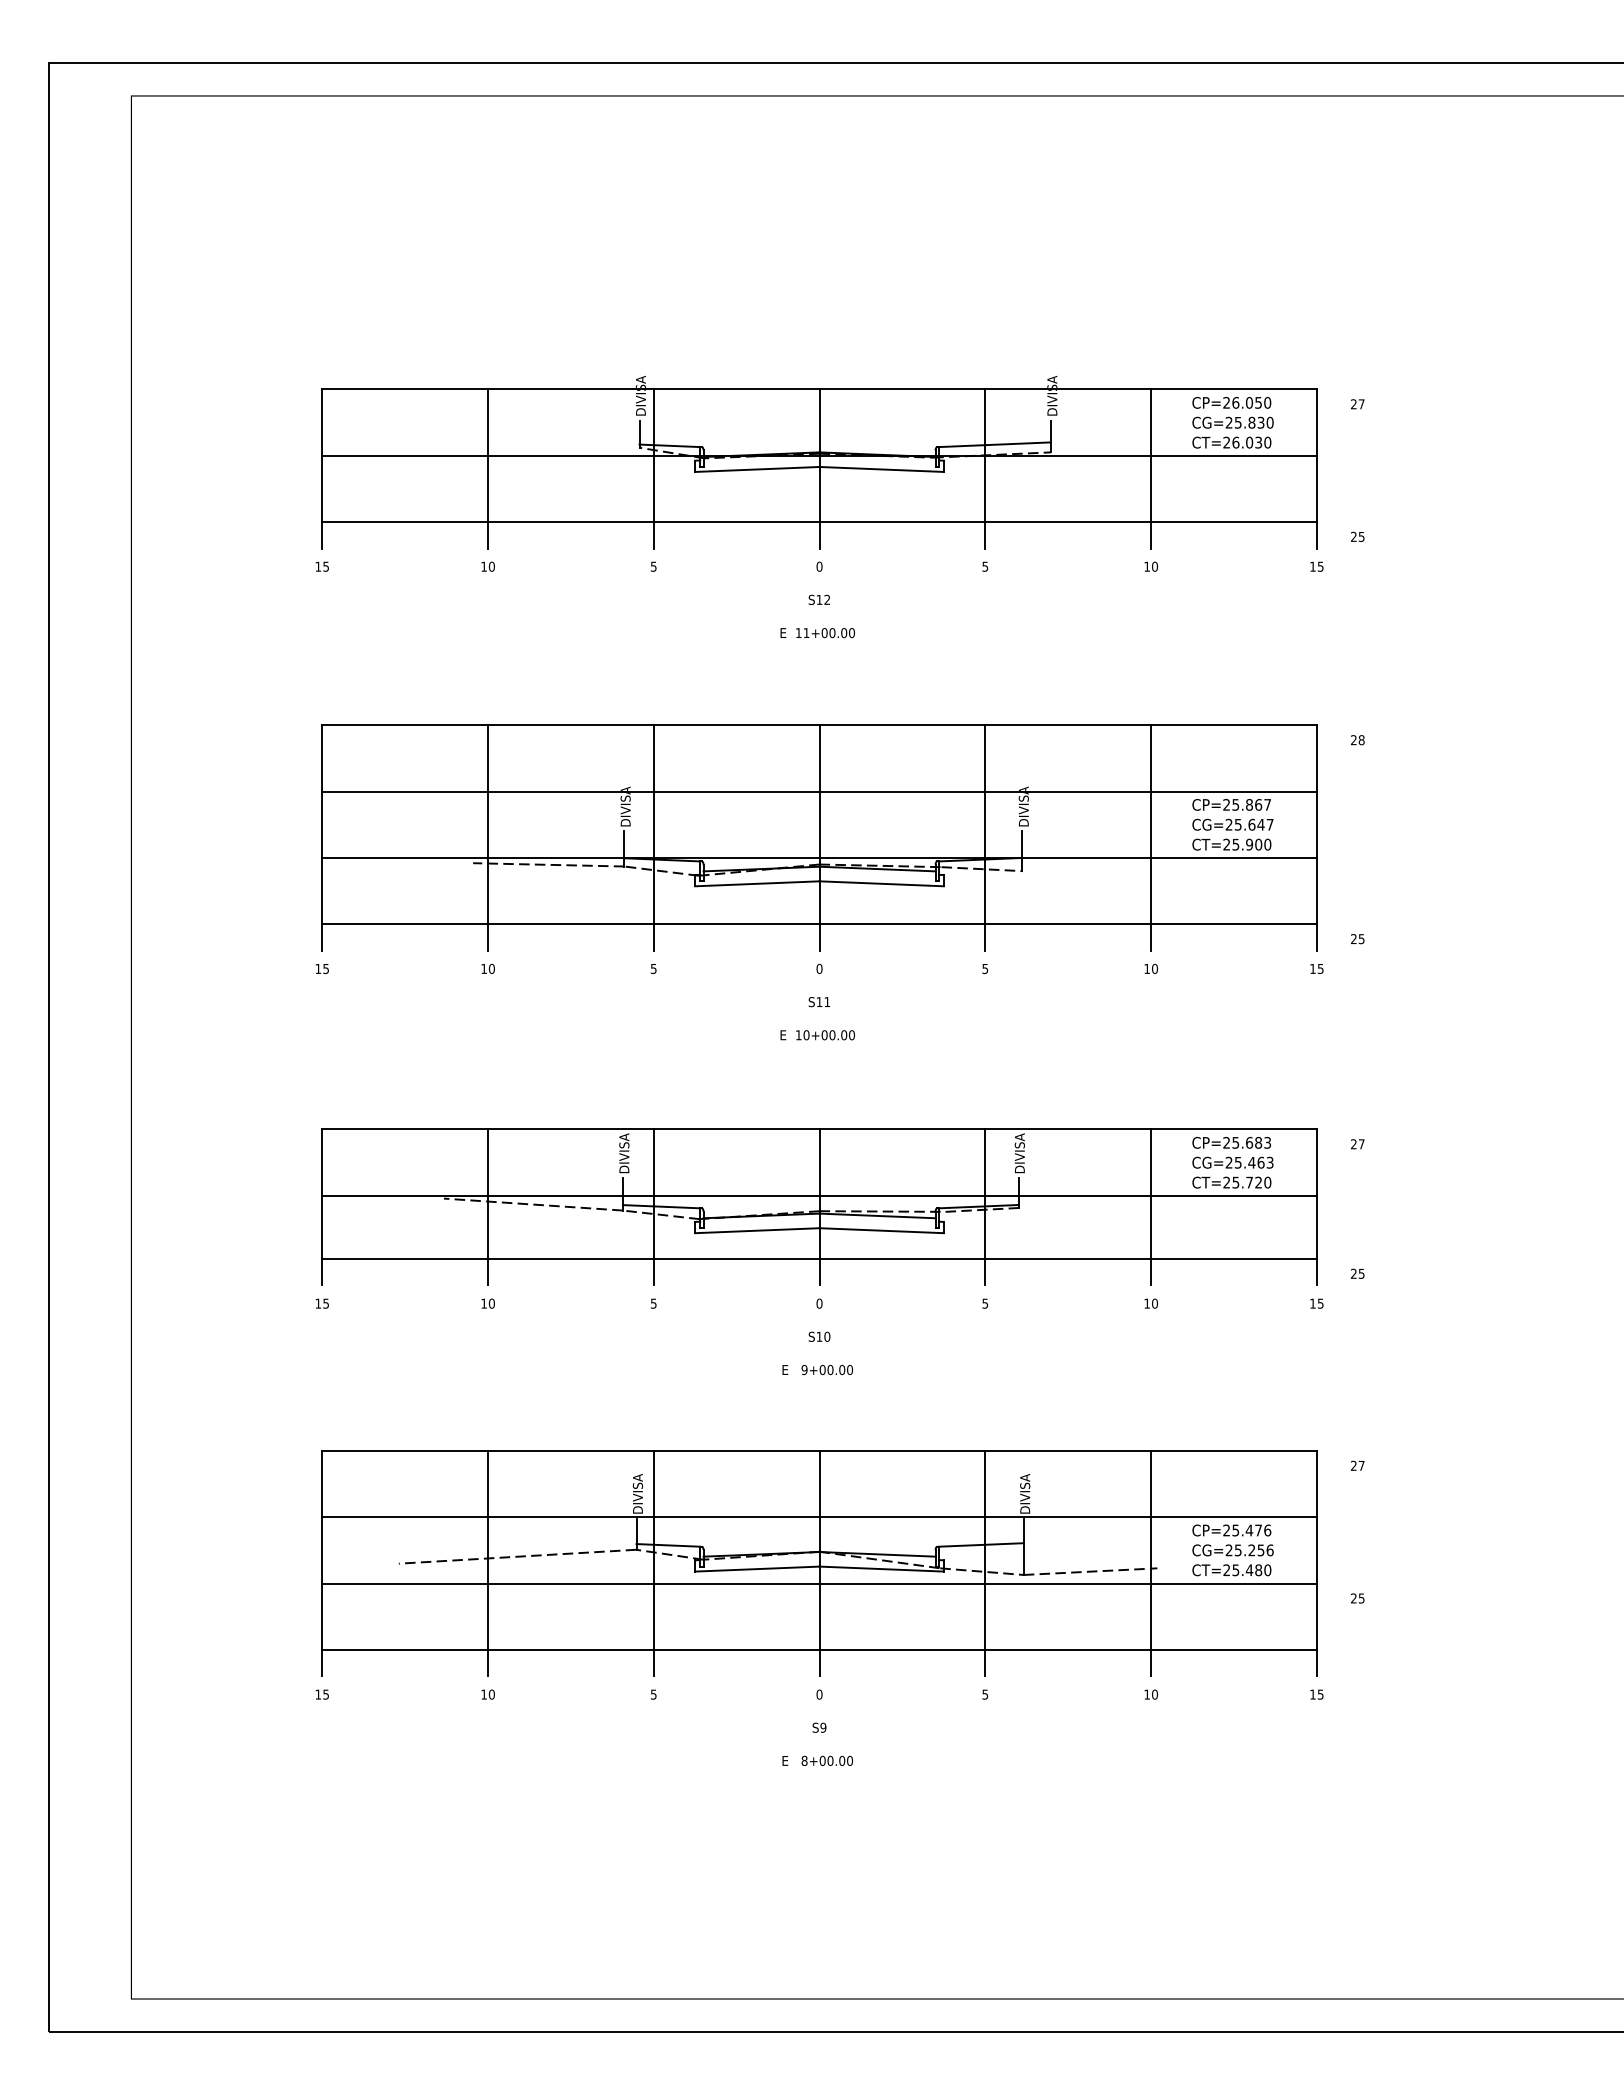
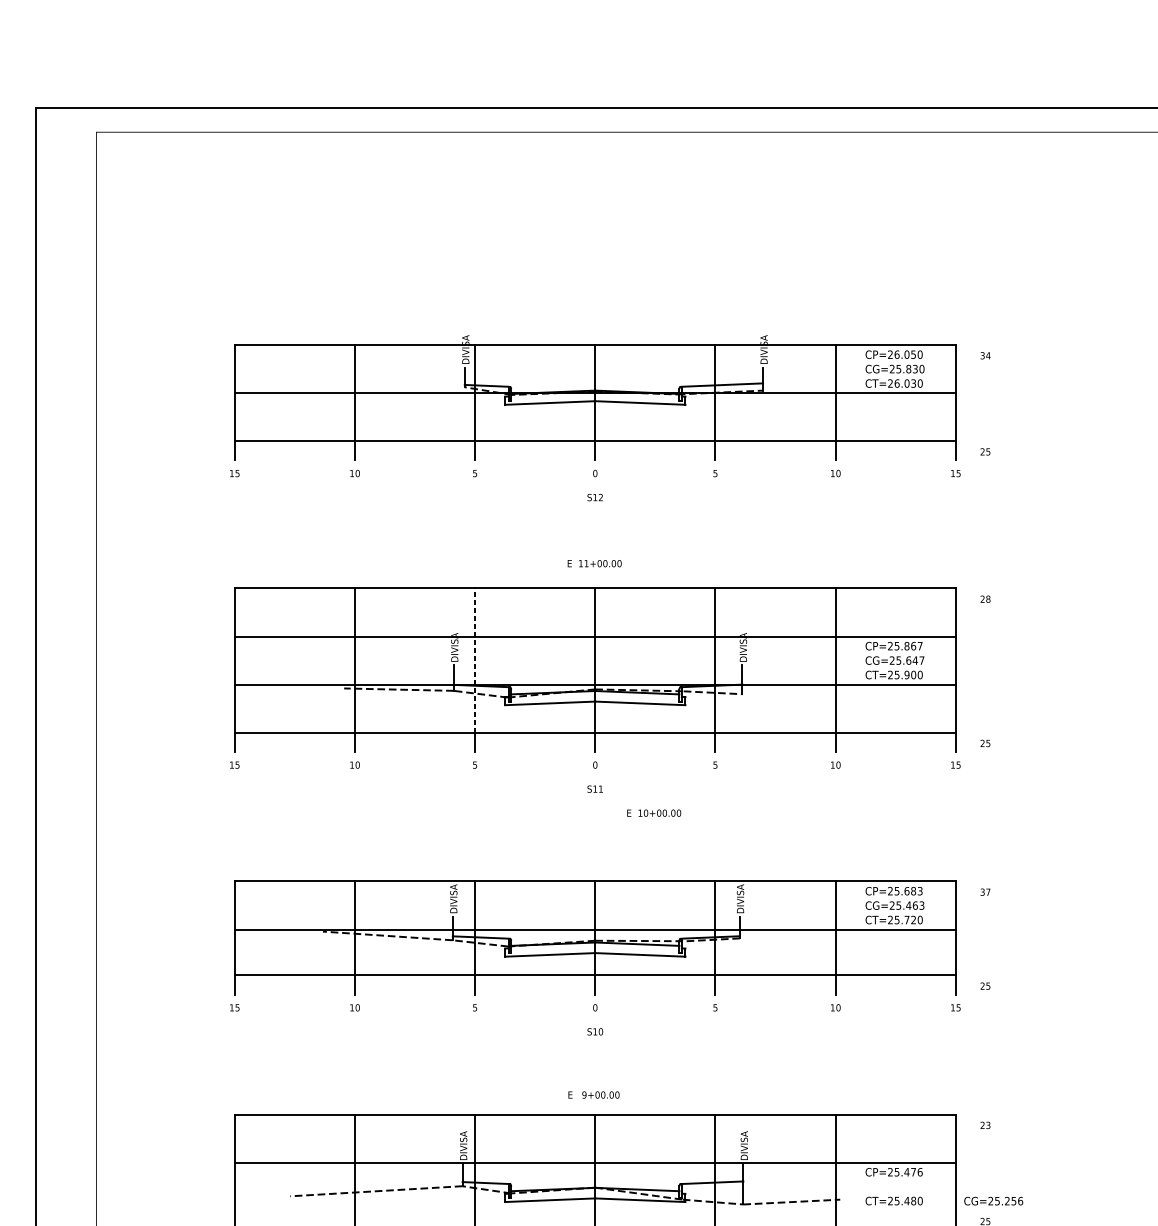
text: (1357, 404) -> (985, 355), 27 -> 34
text: (817, 633) -> (594, 563), moved
line: (653, 824) -> (474, 660), solid -> dashed
text: (817, 1035) -> (653, 813), moved
text: (1353, 1144) -> (982, 892), 27 -> 37
text: (817, 1370) -> (593, 1095), moved
text: (1361, 1465) -> (988, 1125), 27 -> 23
text: (1232, 1550) -> (993, 1201), moved
line: (819, 1583) -> (595, 1210), removed

